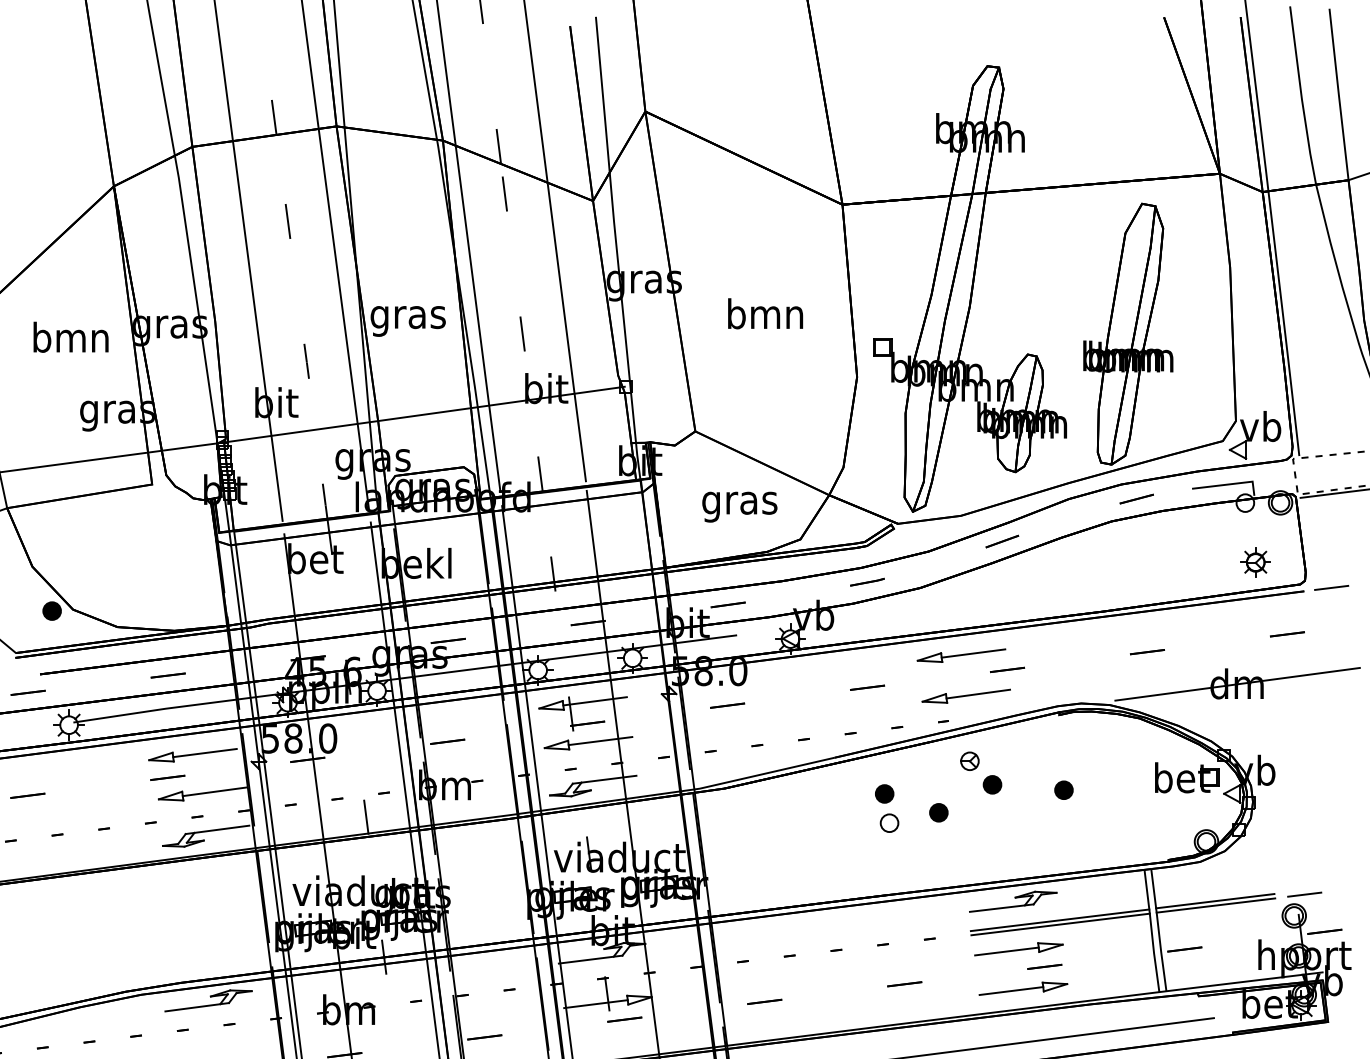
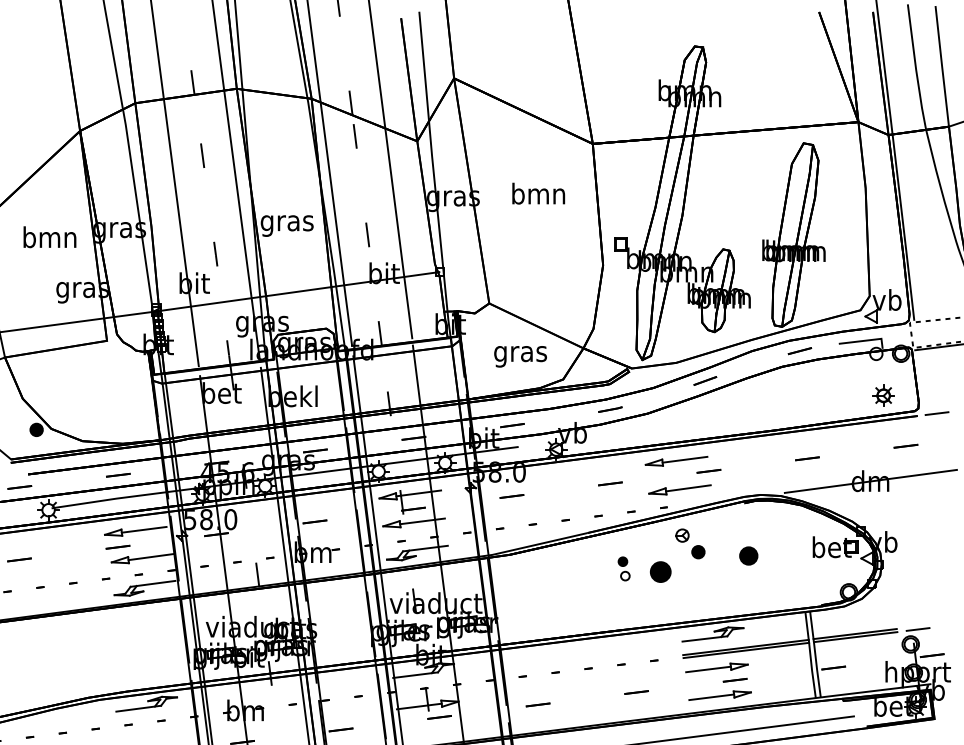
text: (765, 313) -> (538, 193), moved
part: (1063, 789) -> (748, 555), size x1.4
part: (886, 808) -> (623, 568), size x0.7
part: (938, 812) -> (660, 571), size x1.6

